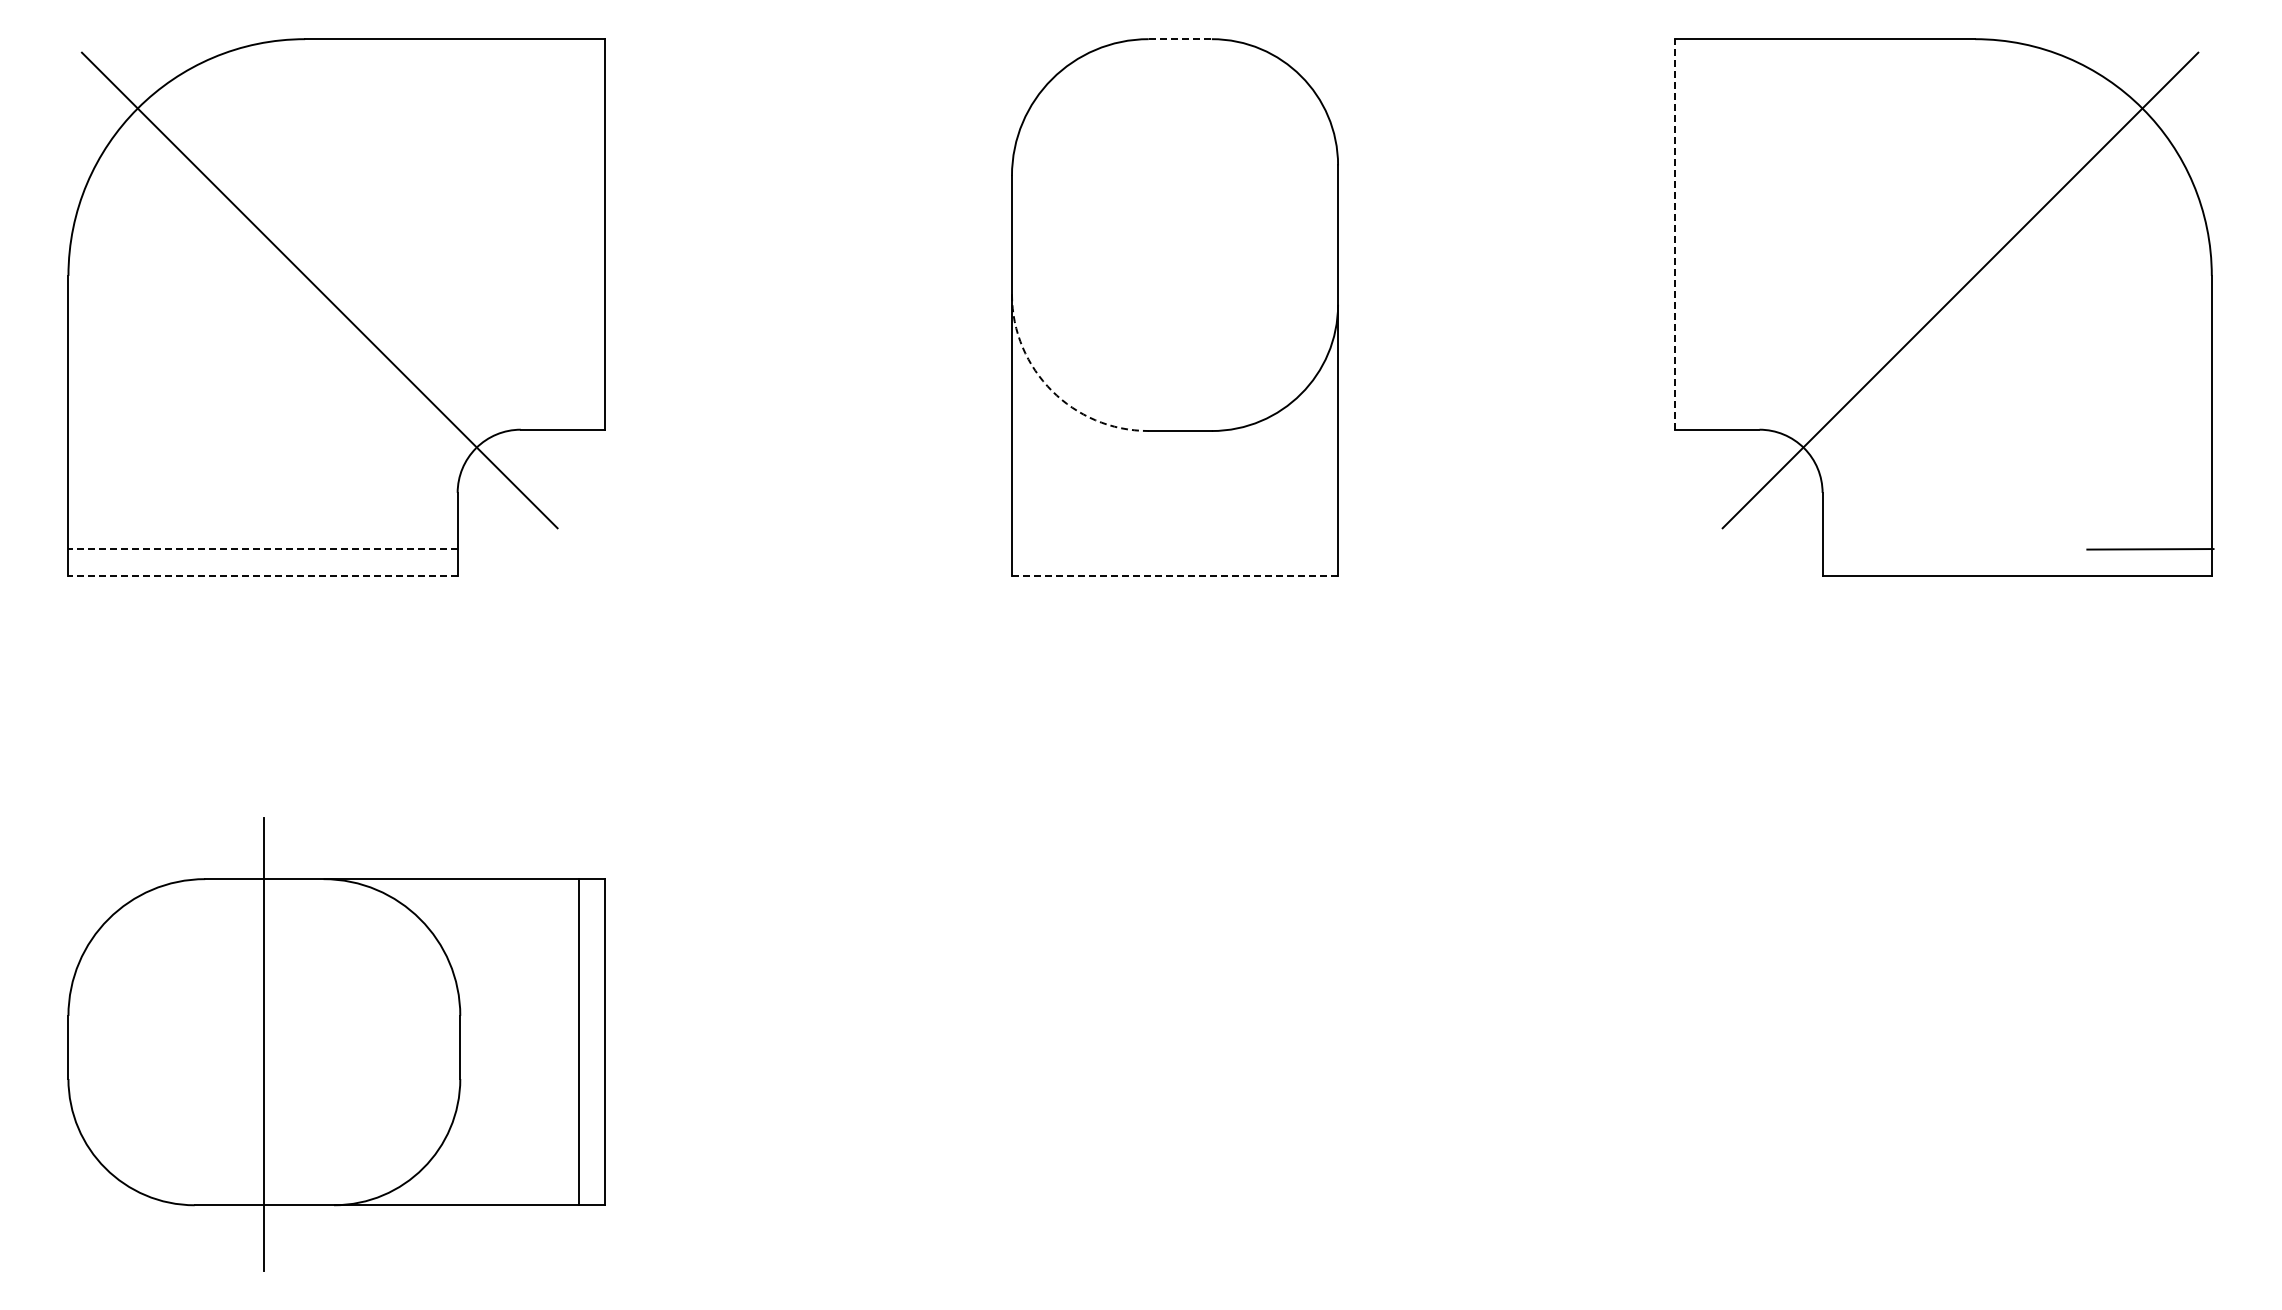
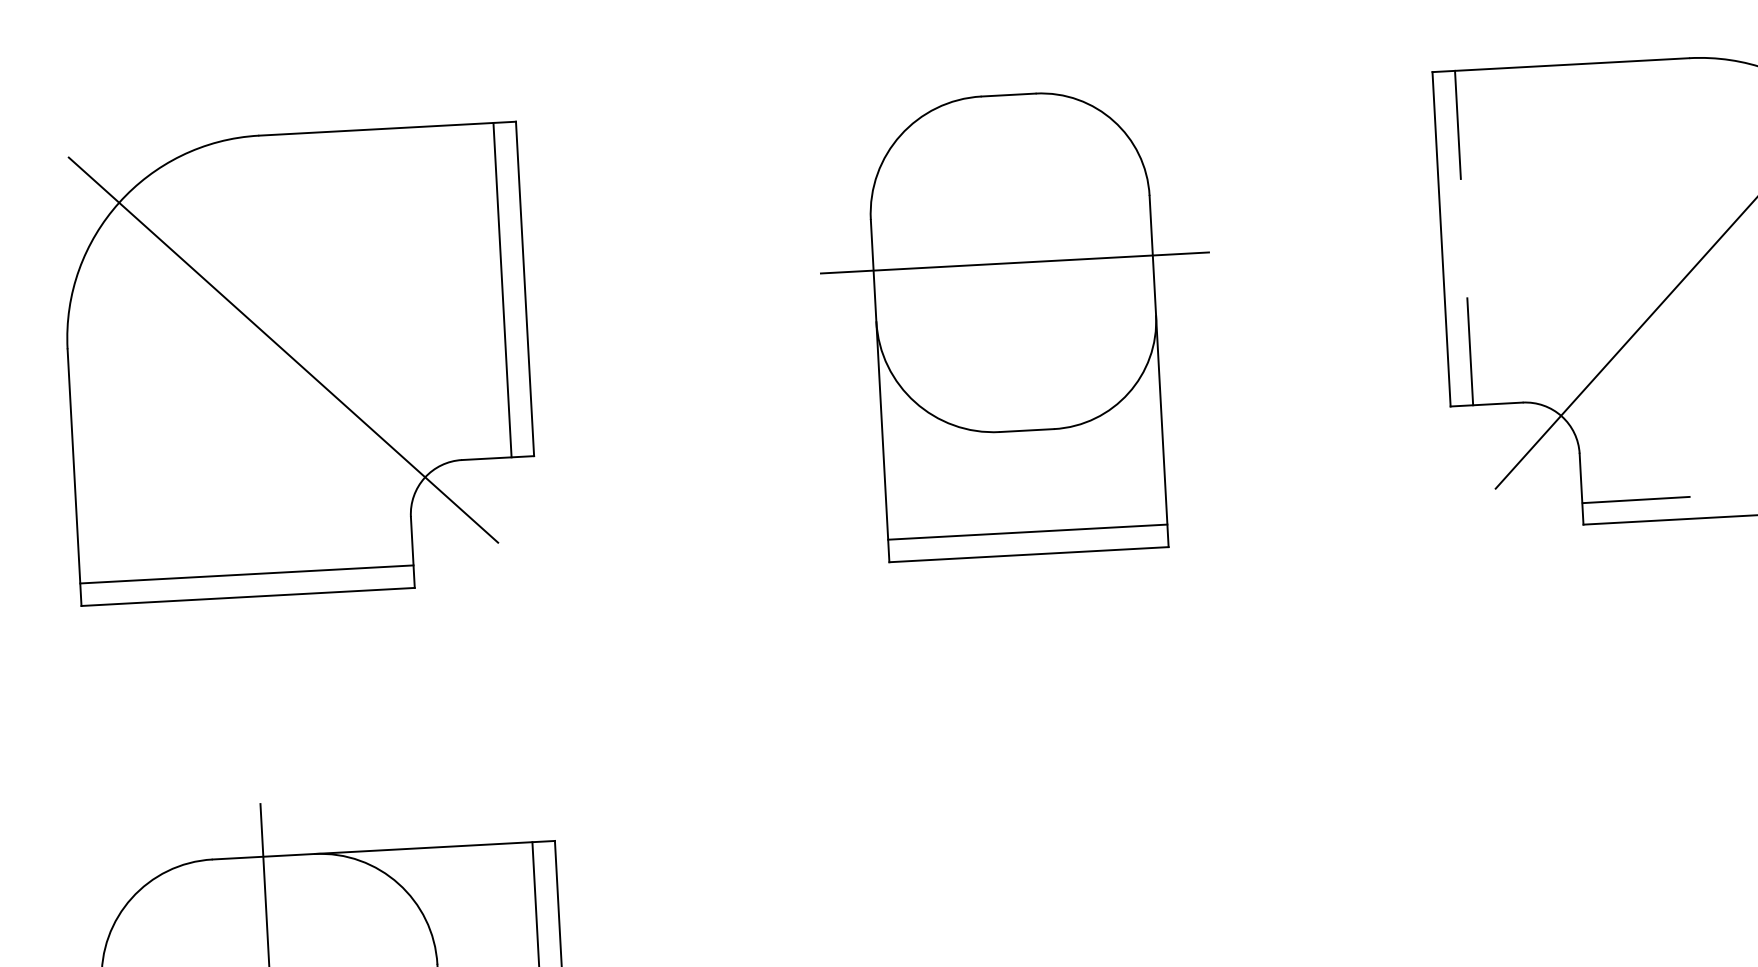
line: (1180, 39) -> (1008, 95), dashed -> solid
line: (1701, 102) -> (1457, 125), added
line: (1675, 233) -> (1441, 238), dashed -> solid
line: (578, 234) -> (502, 290), added
line: (1176, 235) -> (1014, 263), added
line: (1701, 366) -> (1470, 351), added
arc: (1052, 390) -> (915, 401), dashed -> solid
line: (263, 549) -> (247, 574), dashed -> solid
line: (1174, 549) -> (1027, 532), added
line: (1885, 550) -> (1636, 500), added
line: (263, 575) -> (248, 596), dashed -> solid
line: (1174, 575) -> (1028, 554), dashed -> solid

